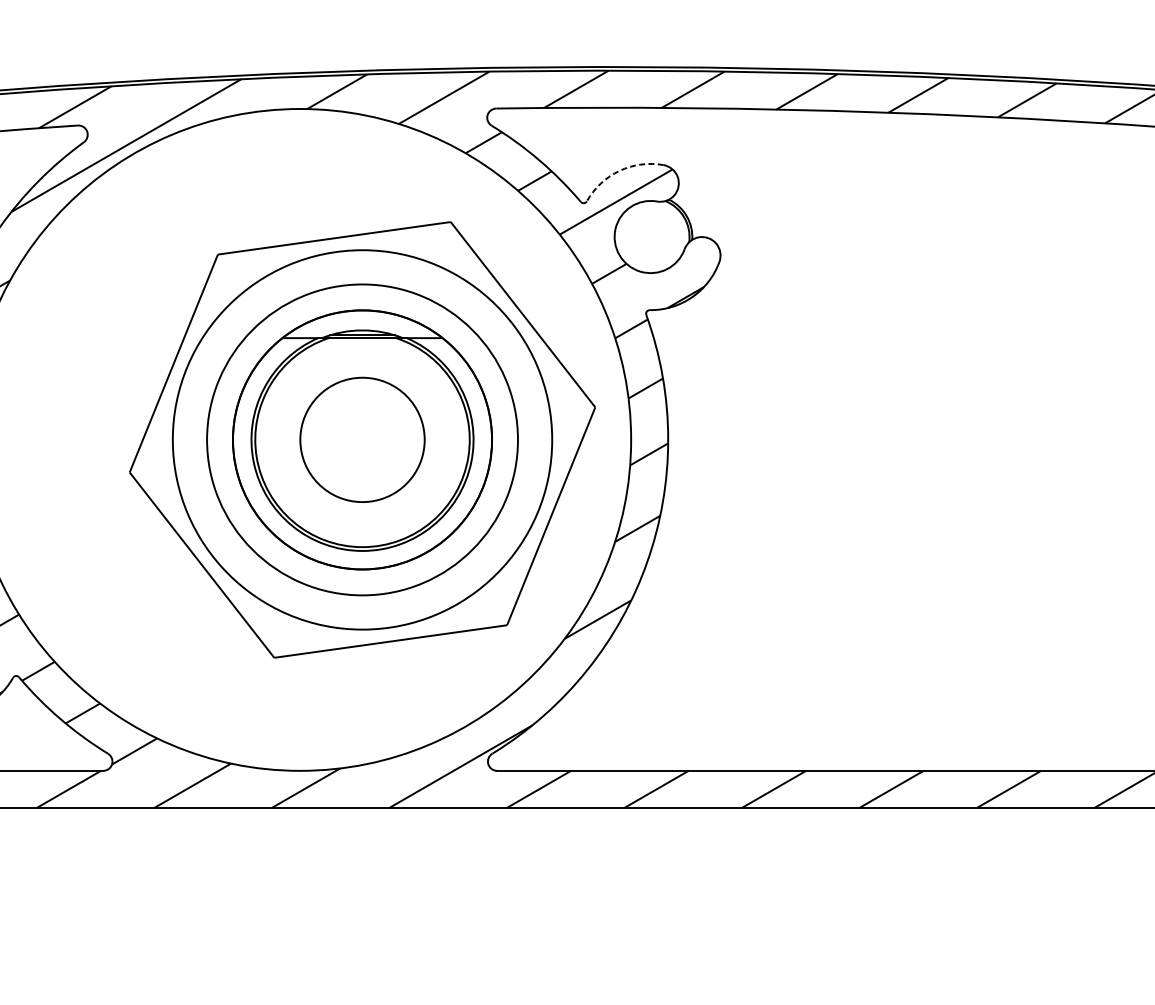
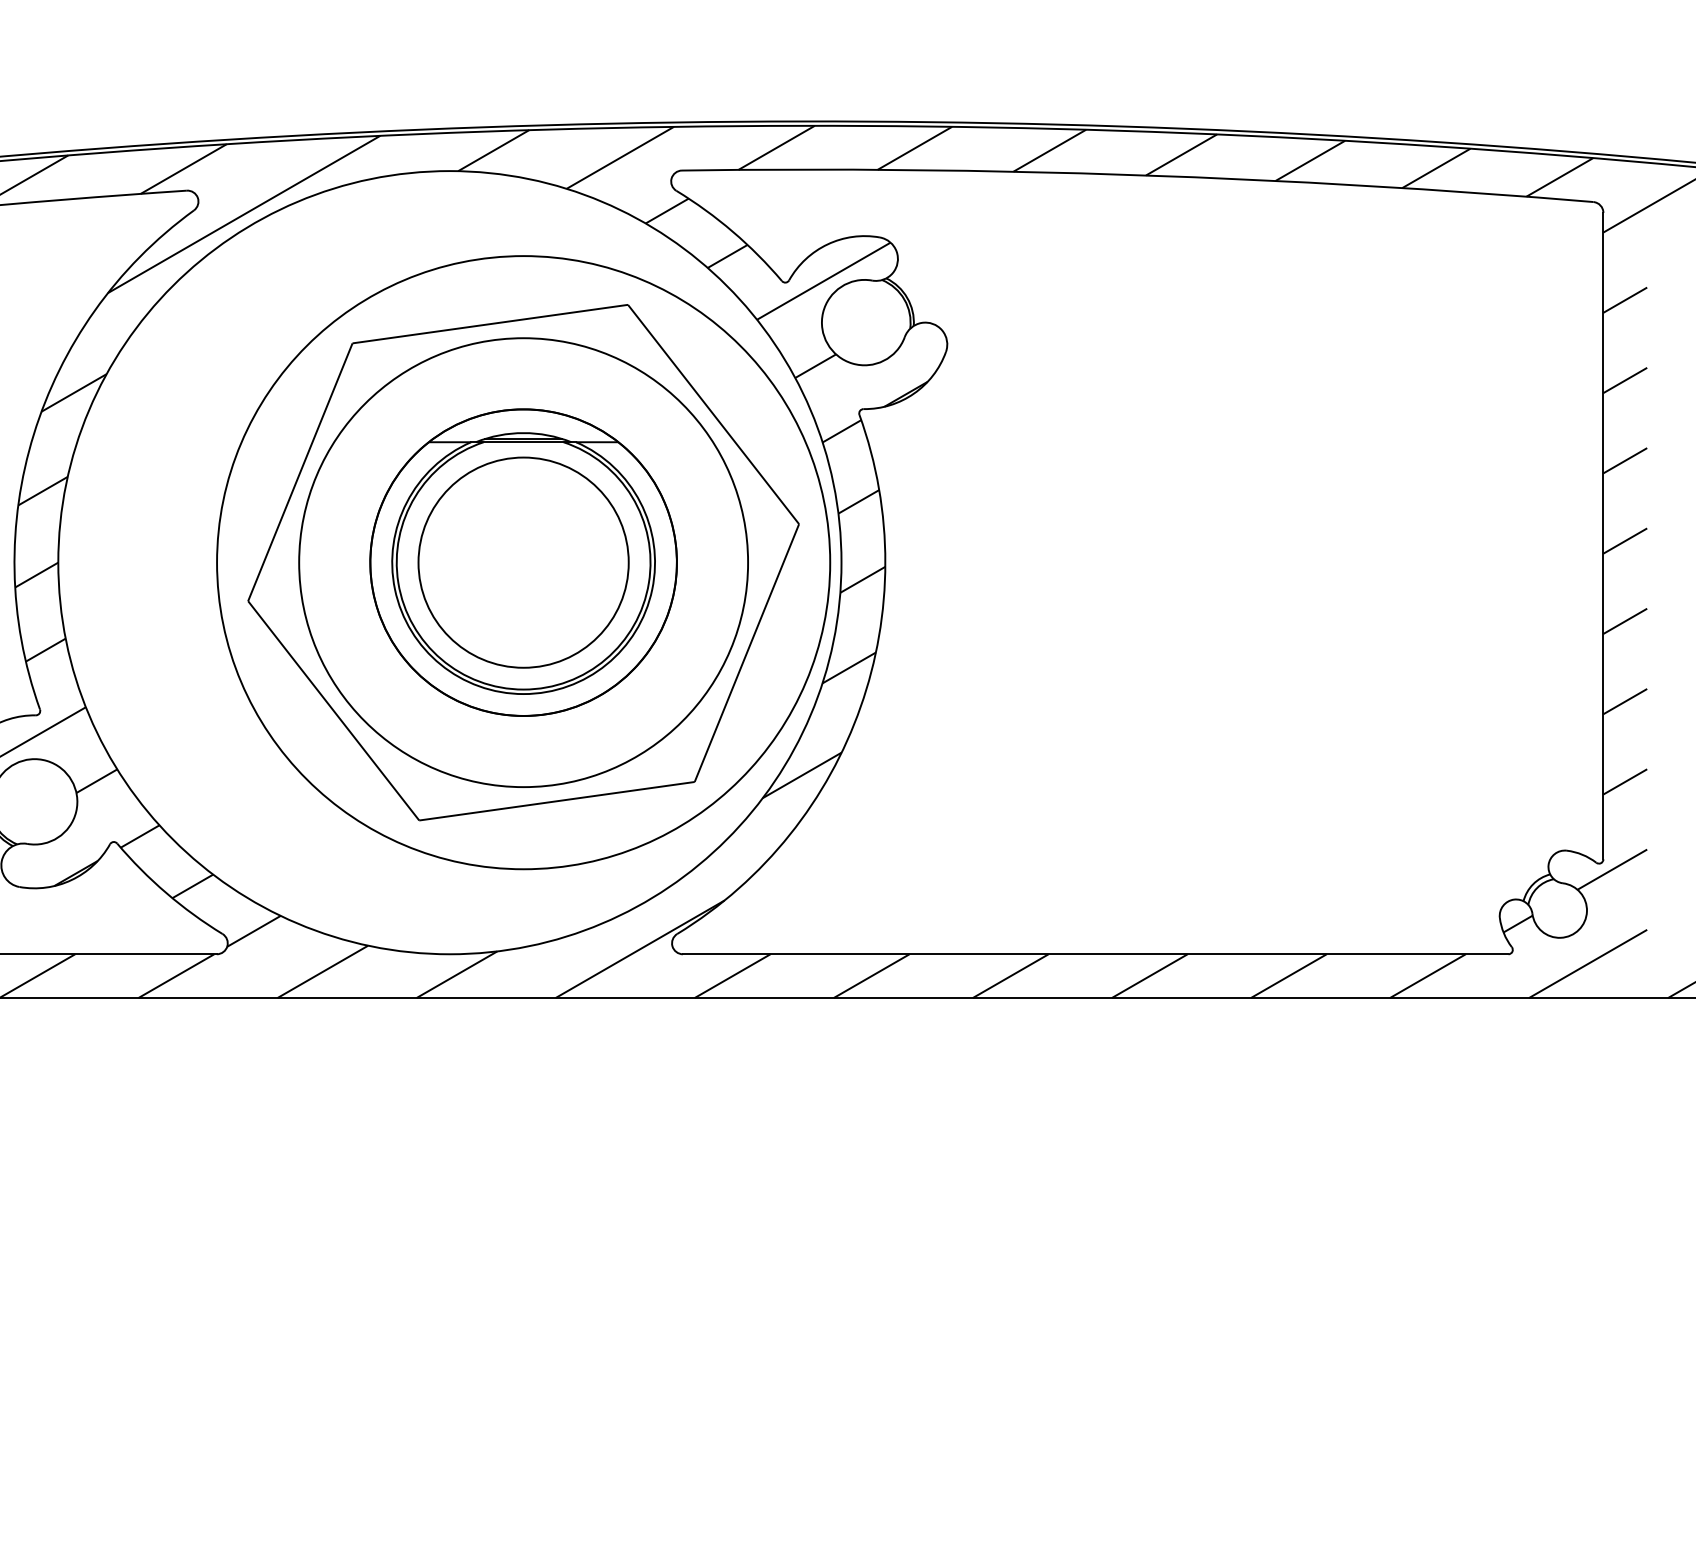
arc: (619, 171) -> (827, 244), dashed -> solid
circle: (362, 439) -> (523, 562), size x1.43
circle: (362, 439) -> (523, 562), size x1.67

